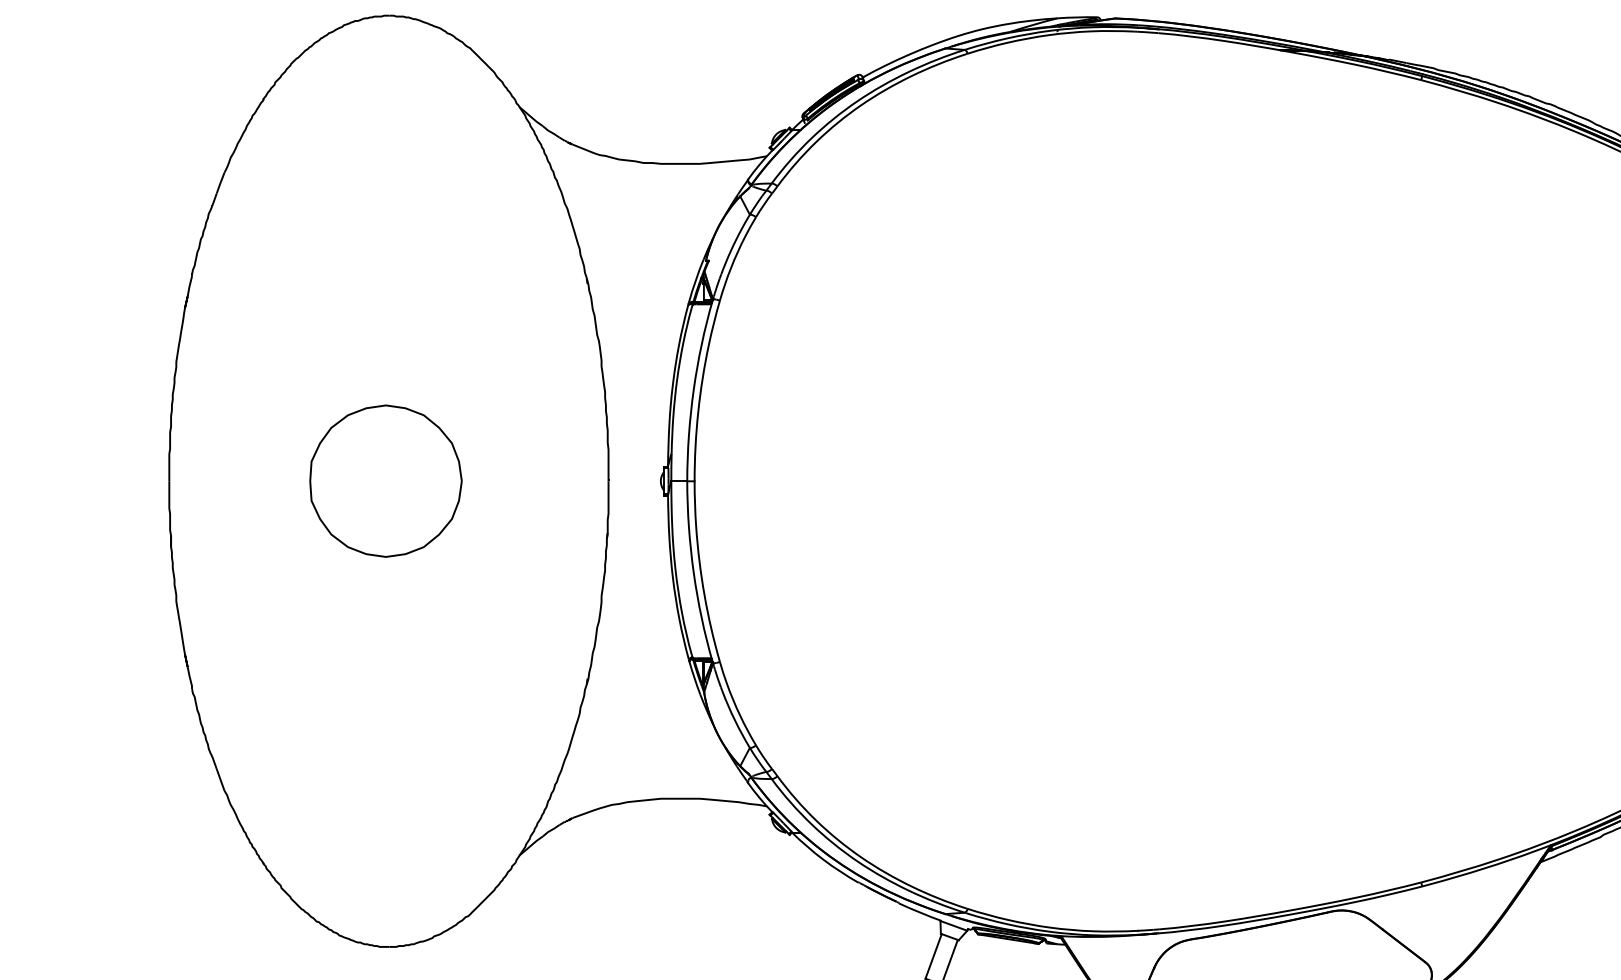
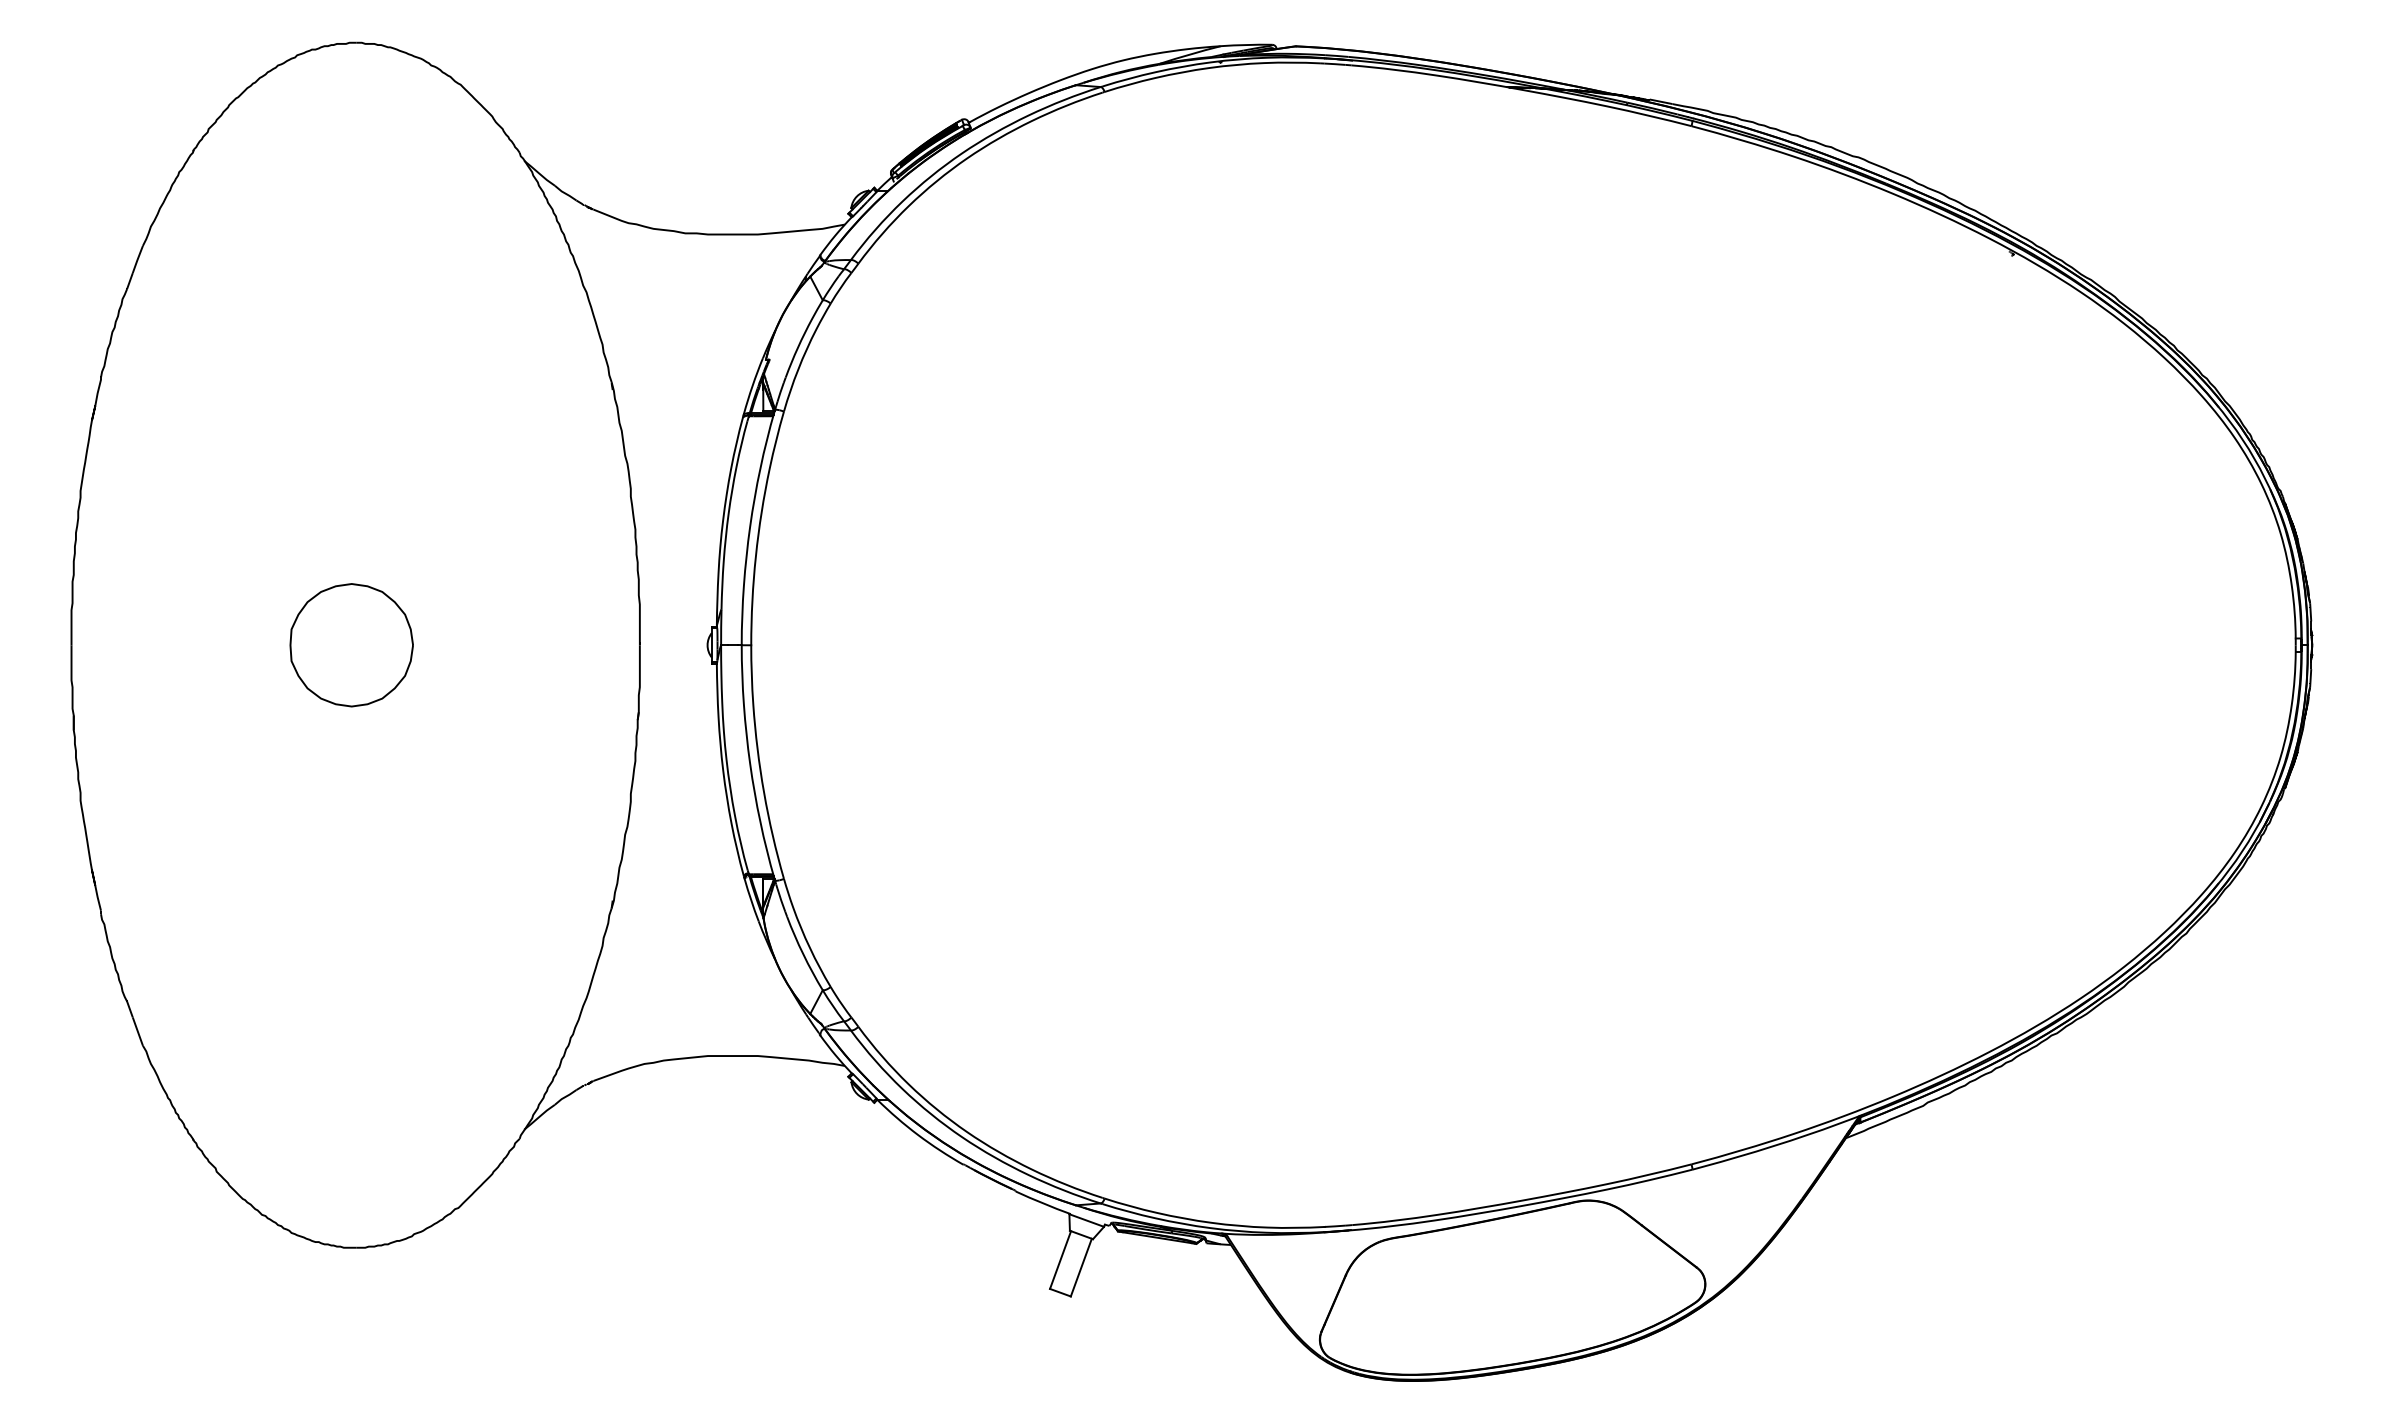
part: (385, 481) -> (351, 645), size x0.62

